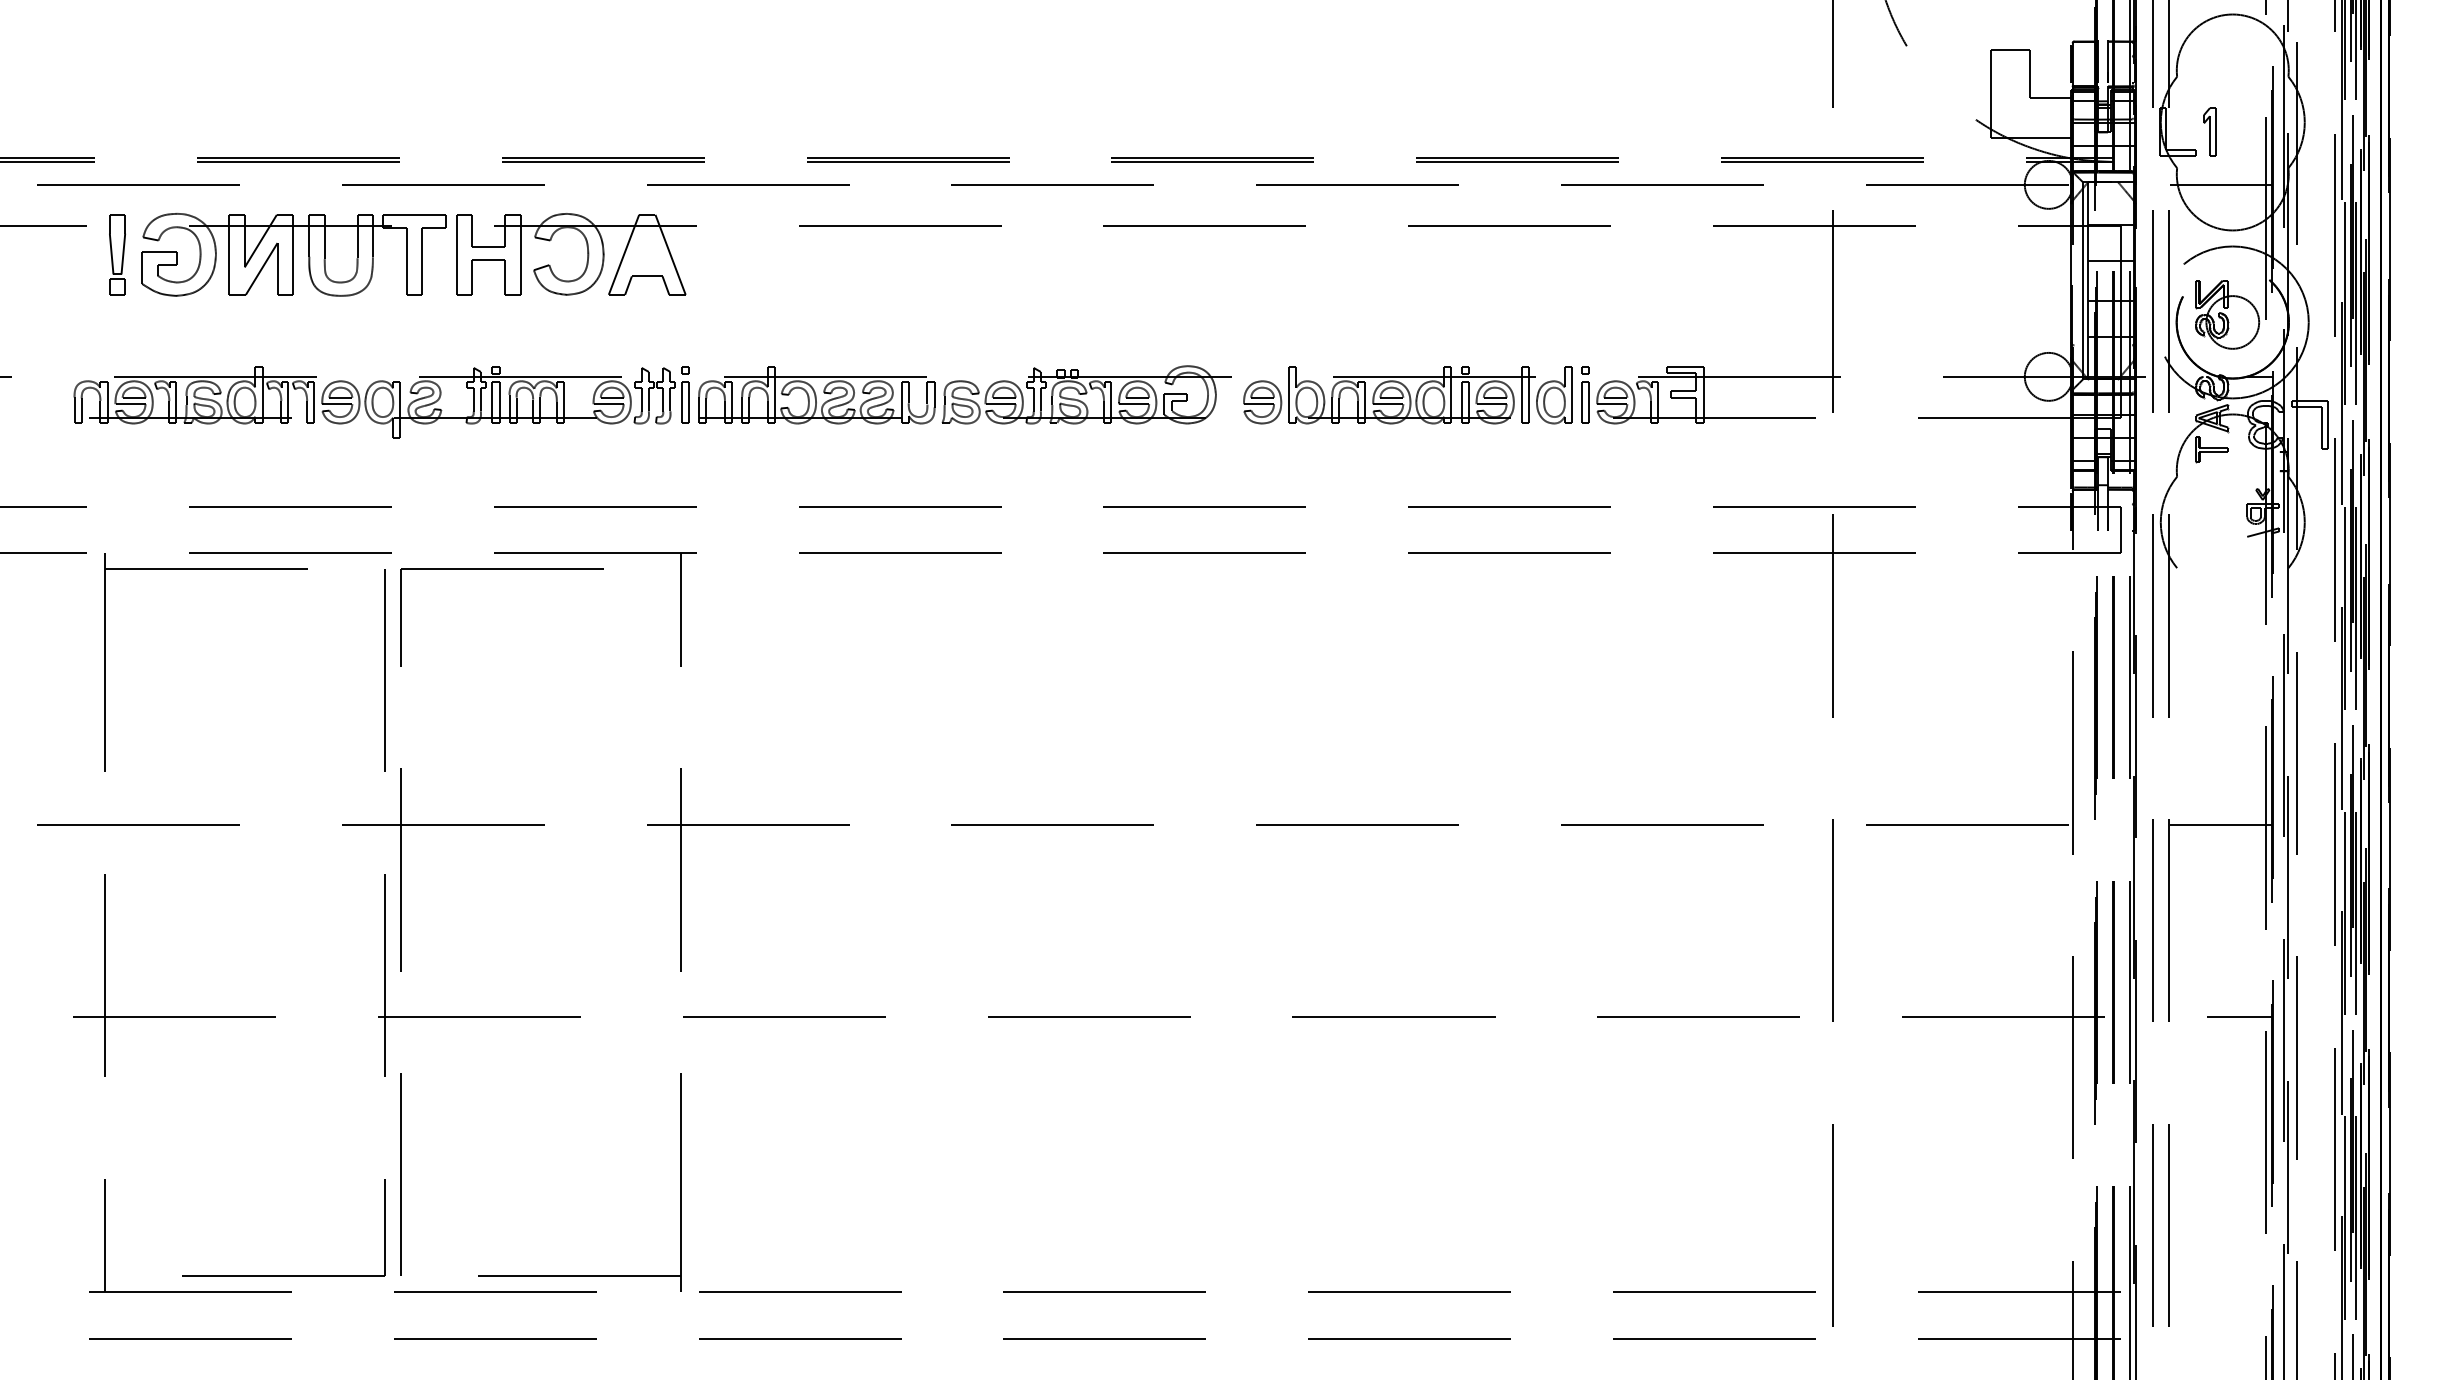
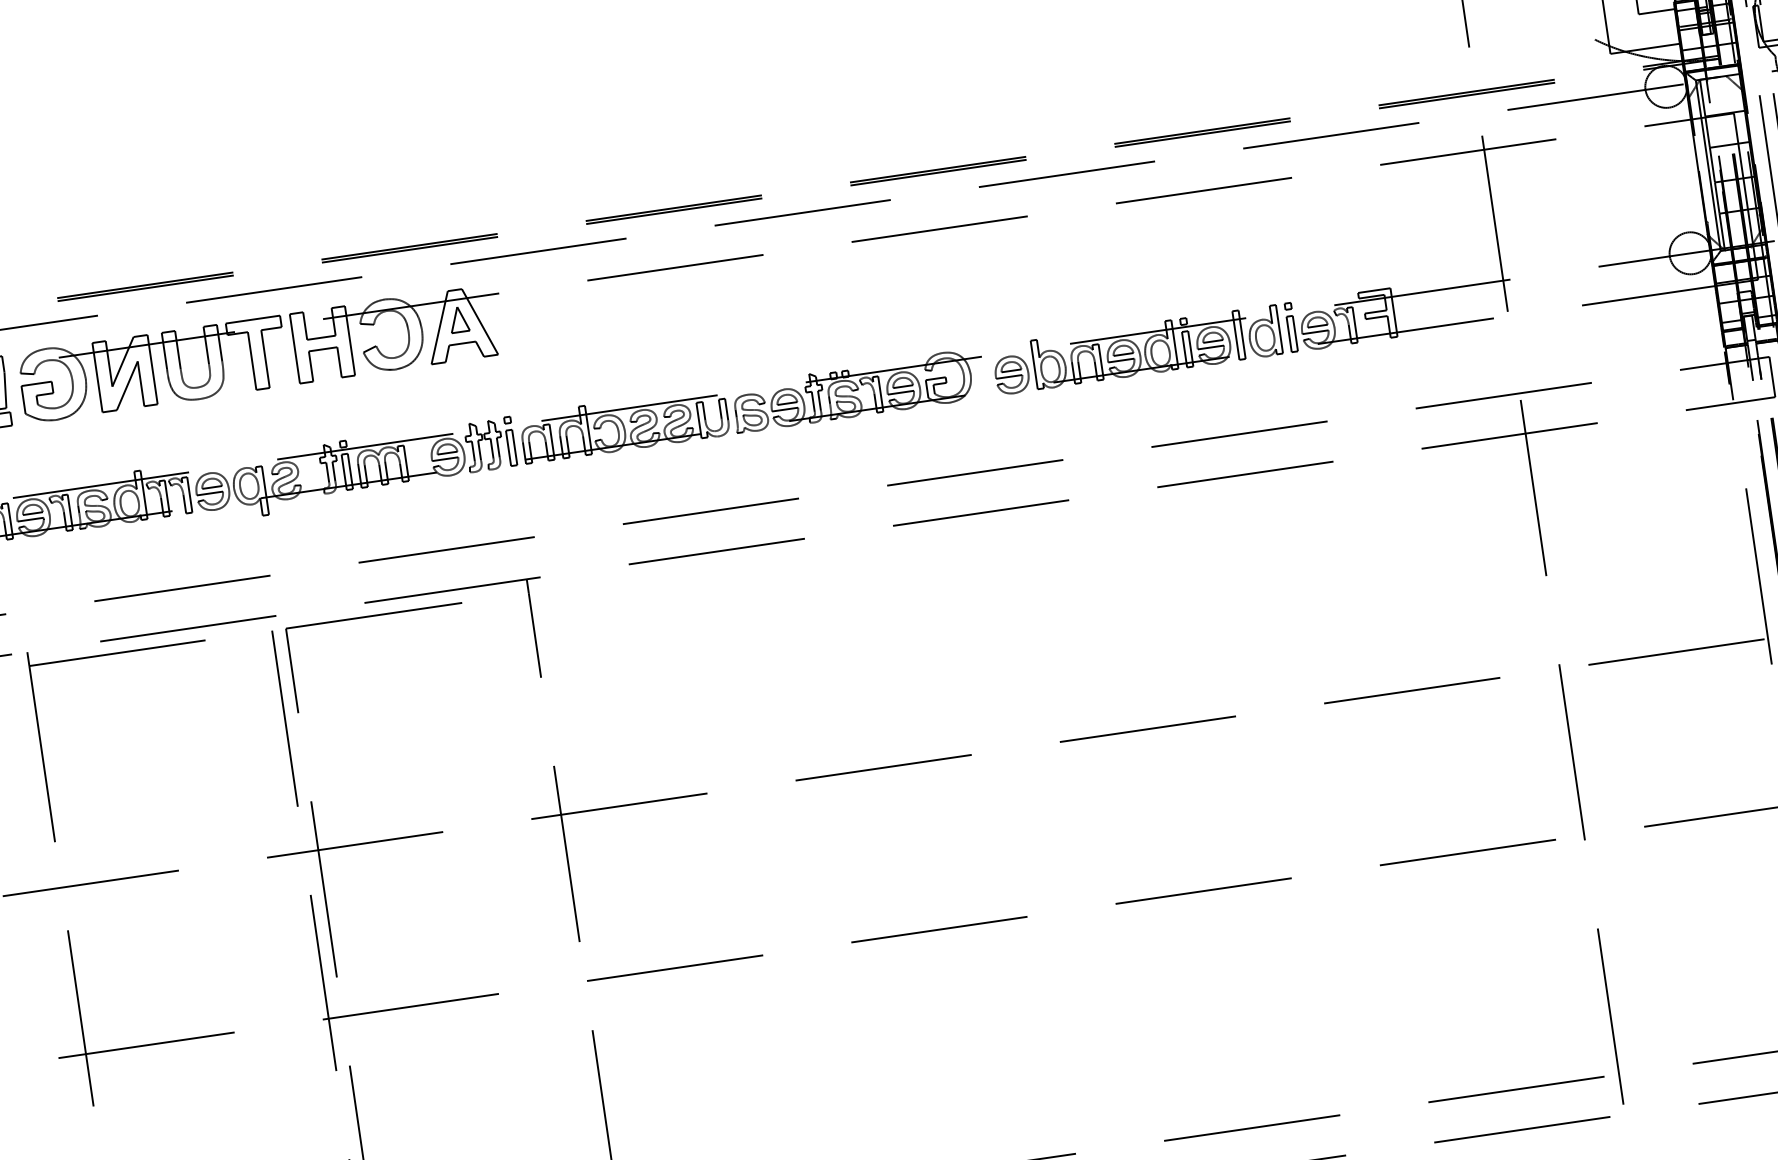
part: (647, 248) -> (459, 319), added

